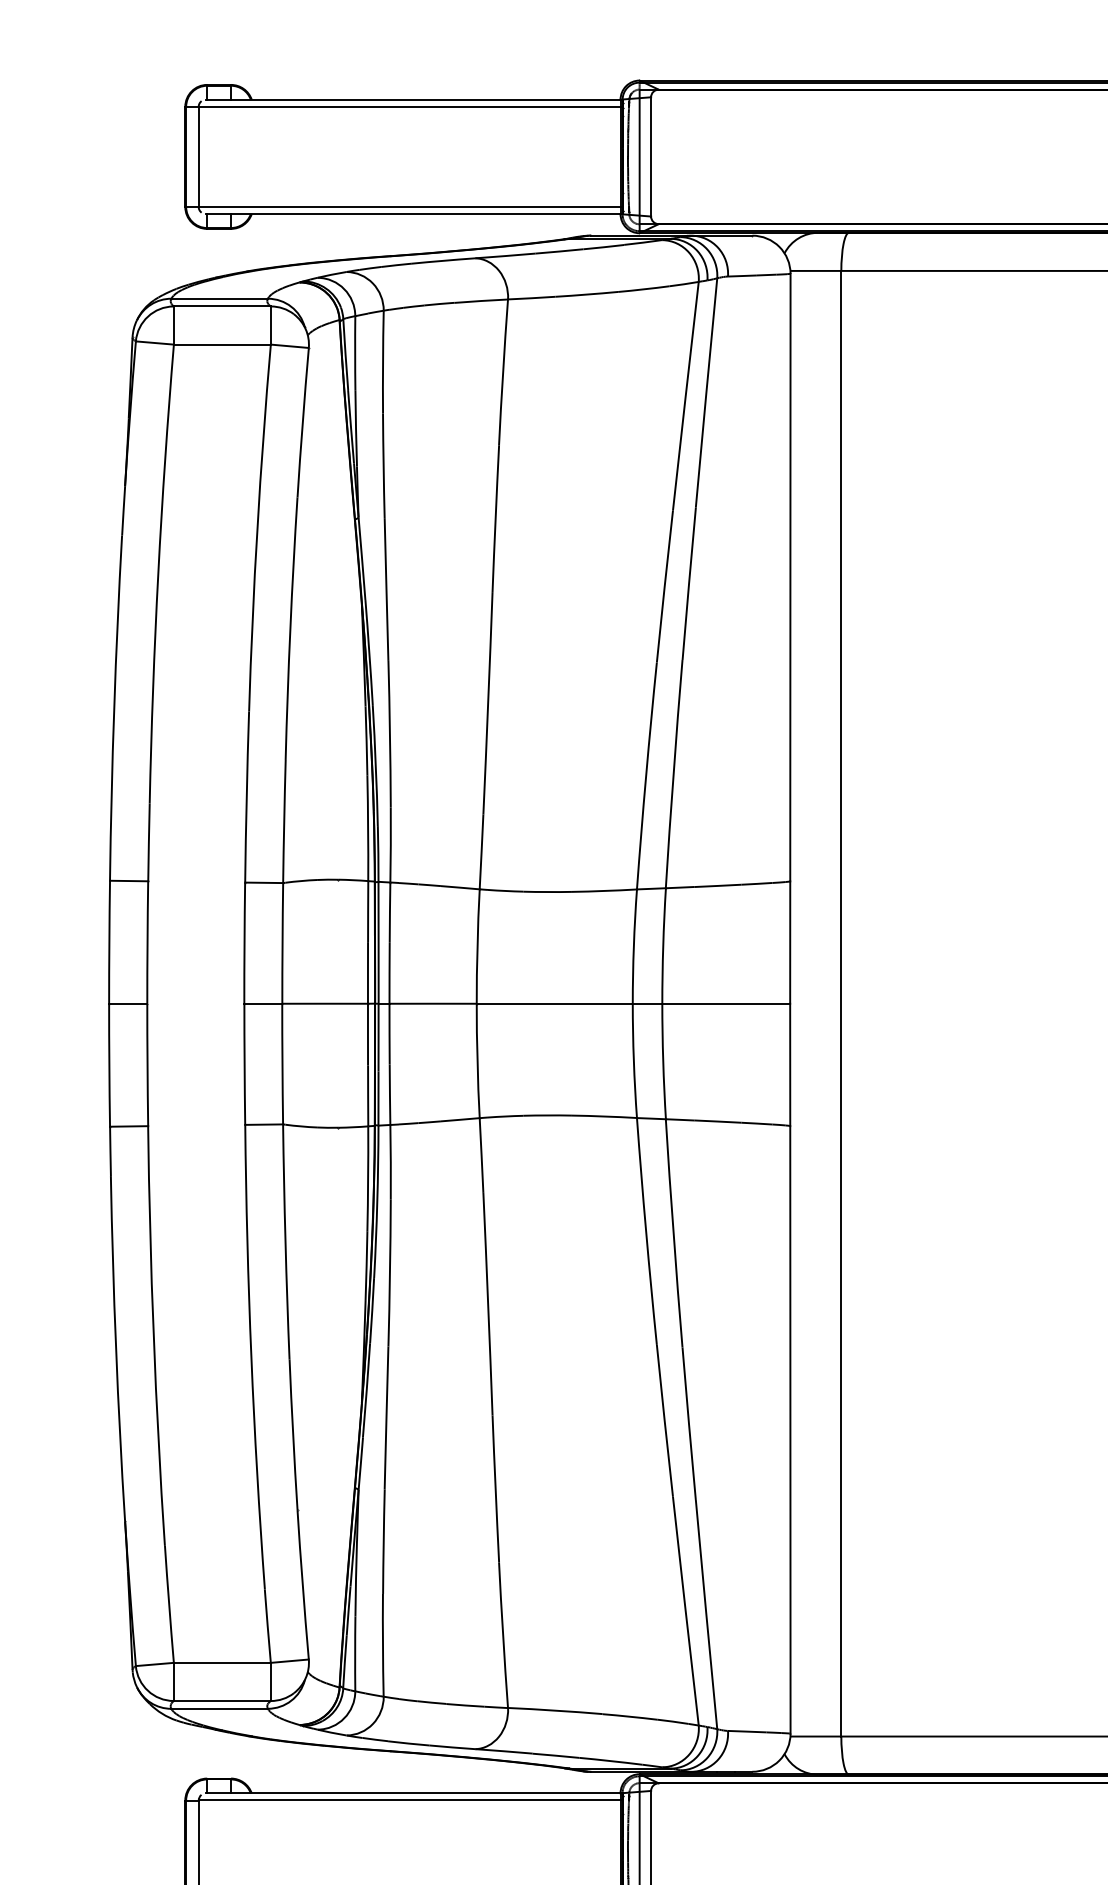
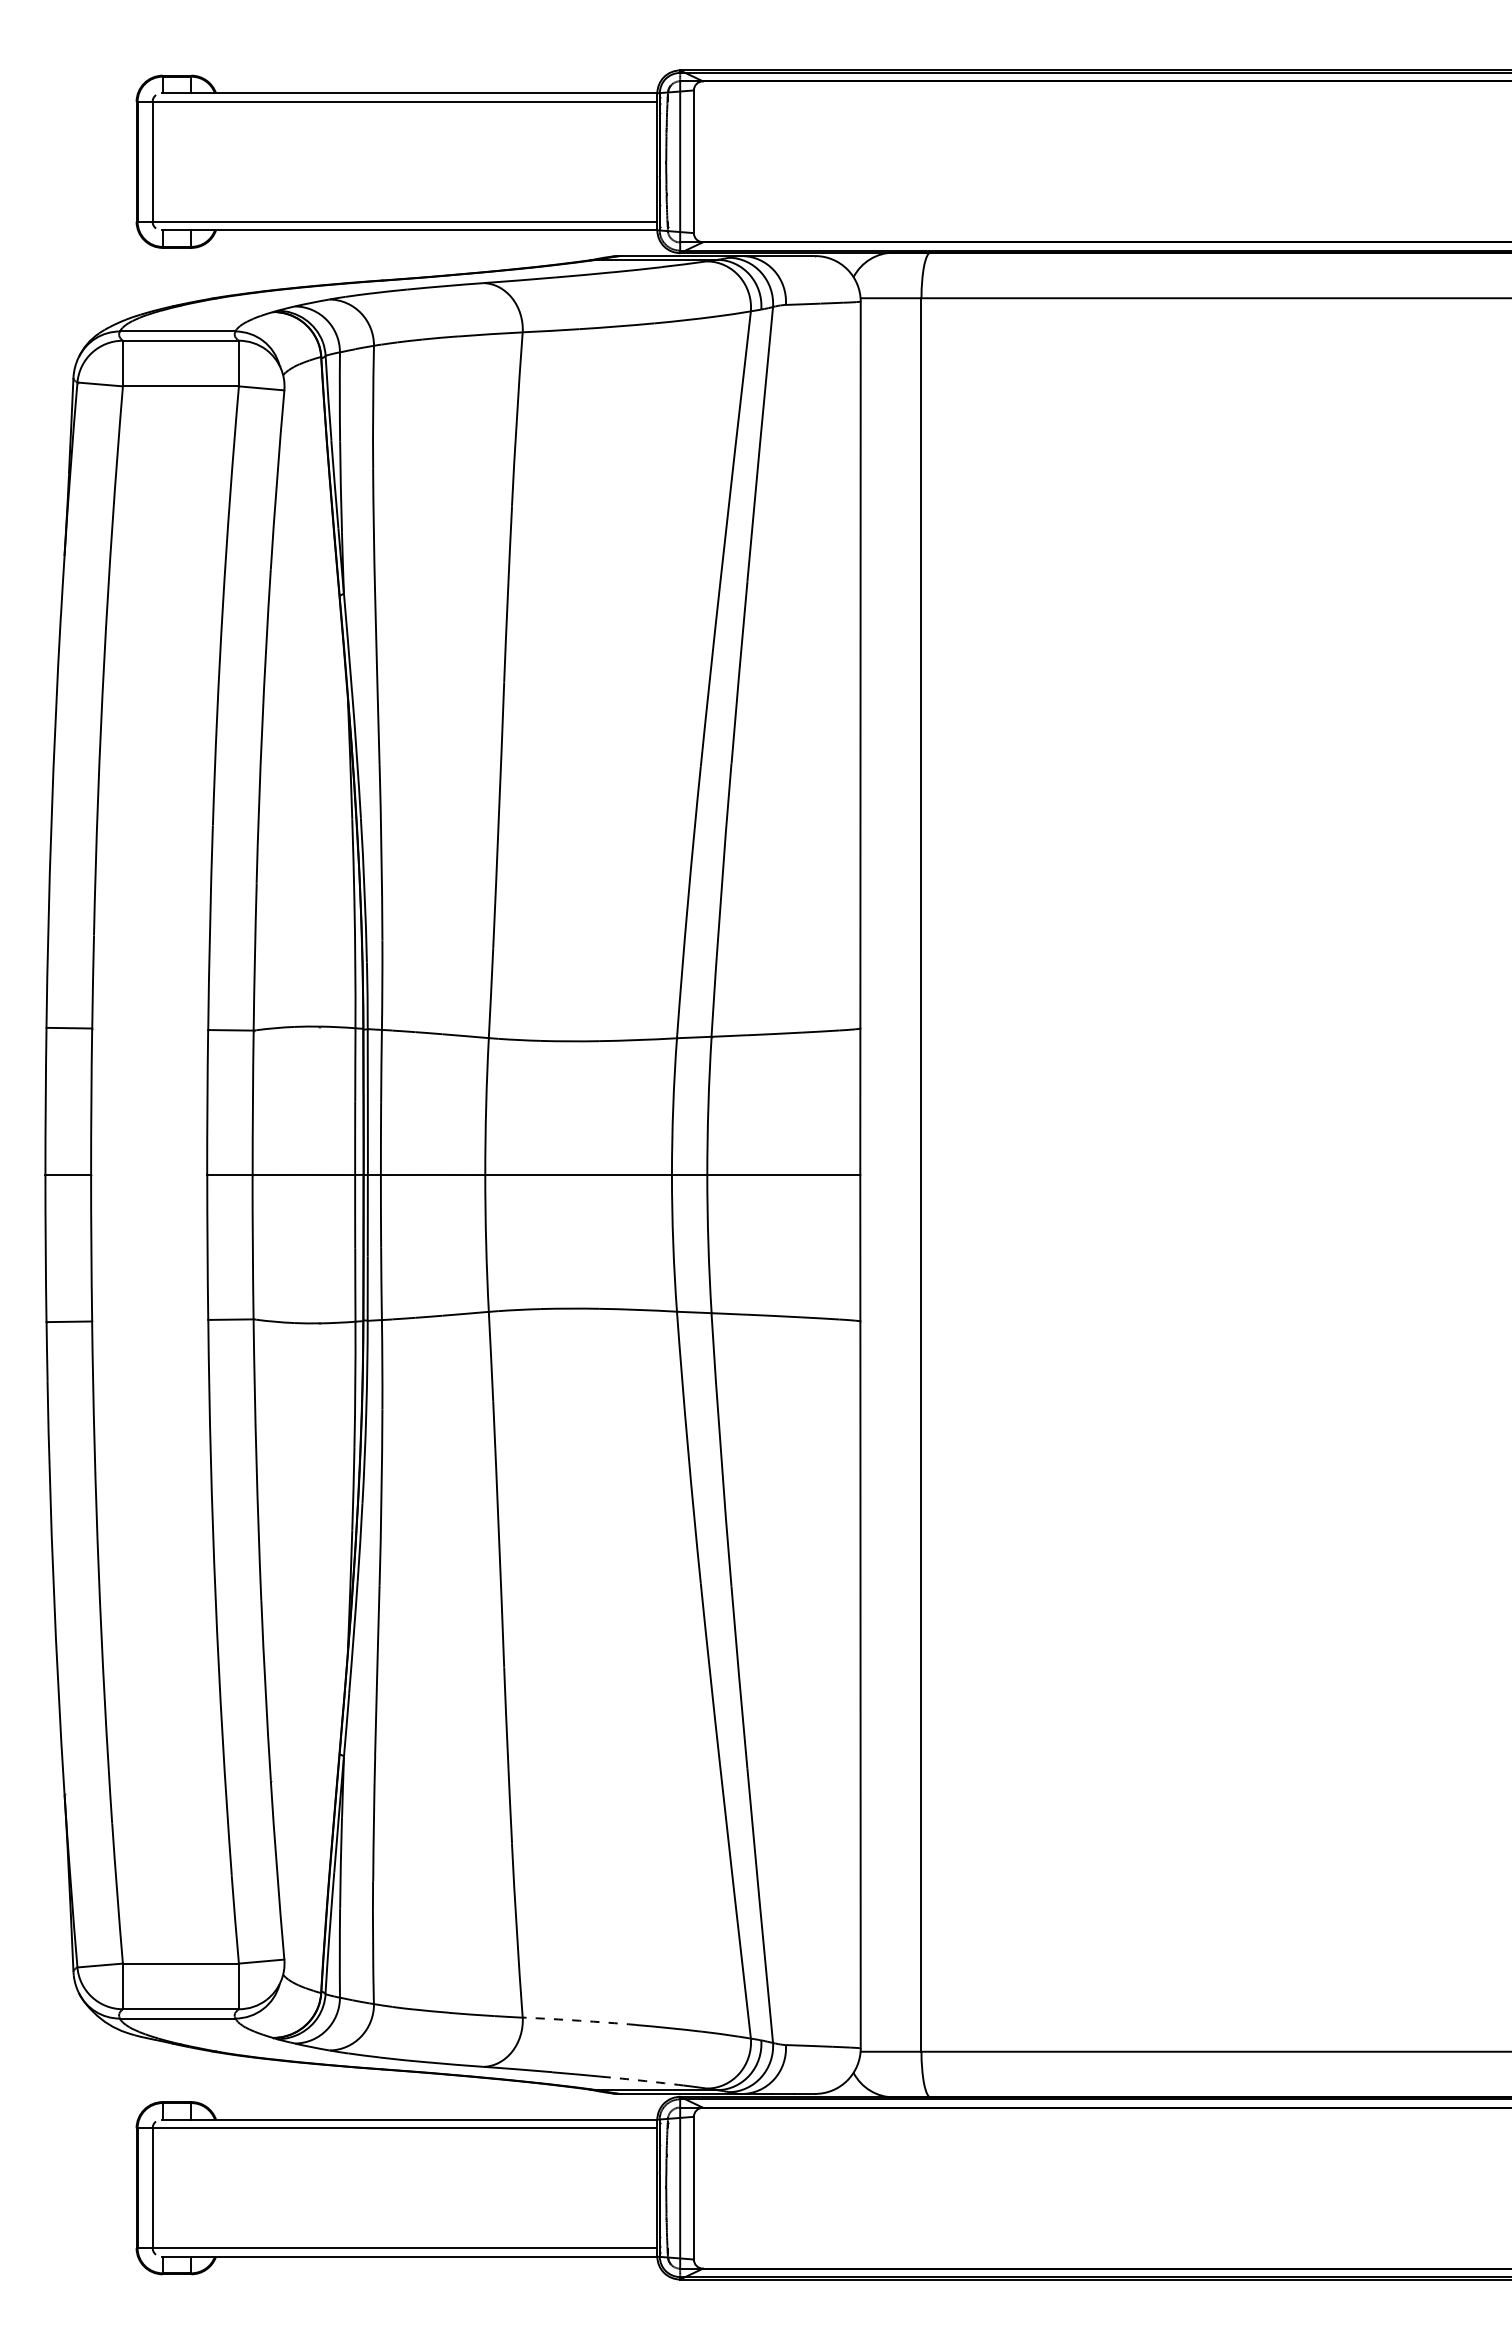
arc: (555, 1710) -> (579, 2020), solid -> dashed
arc: (610, 1761) -> (645, 2081), solid -> dashed

